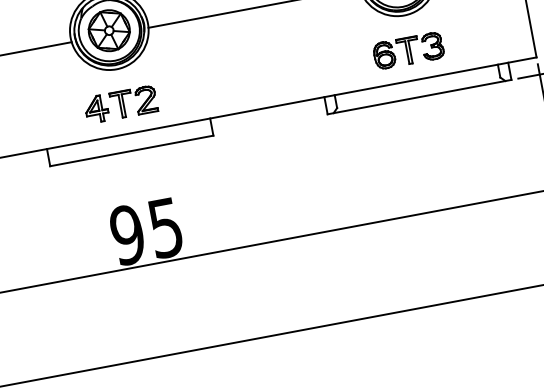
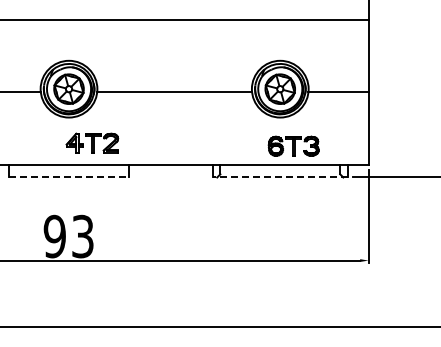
part: (408, 49) -> (293, 145), moved
line: (418, 97) -> (279, 177), solid -> dashed
part: (120, 103) -> (92, 142), moved
line: (132, 150) -> (69, 177), solid -> dashed
text: (164, 226) -> (82, 235), 95 -> 93

